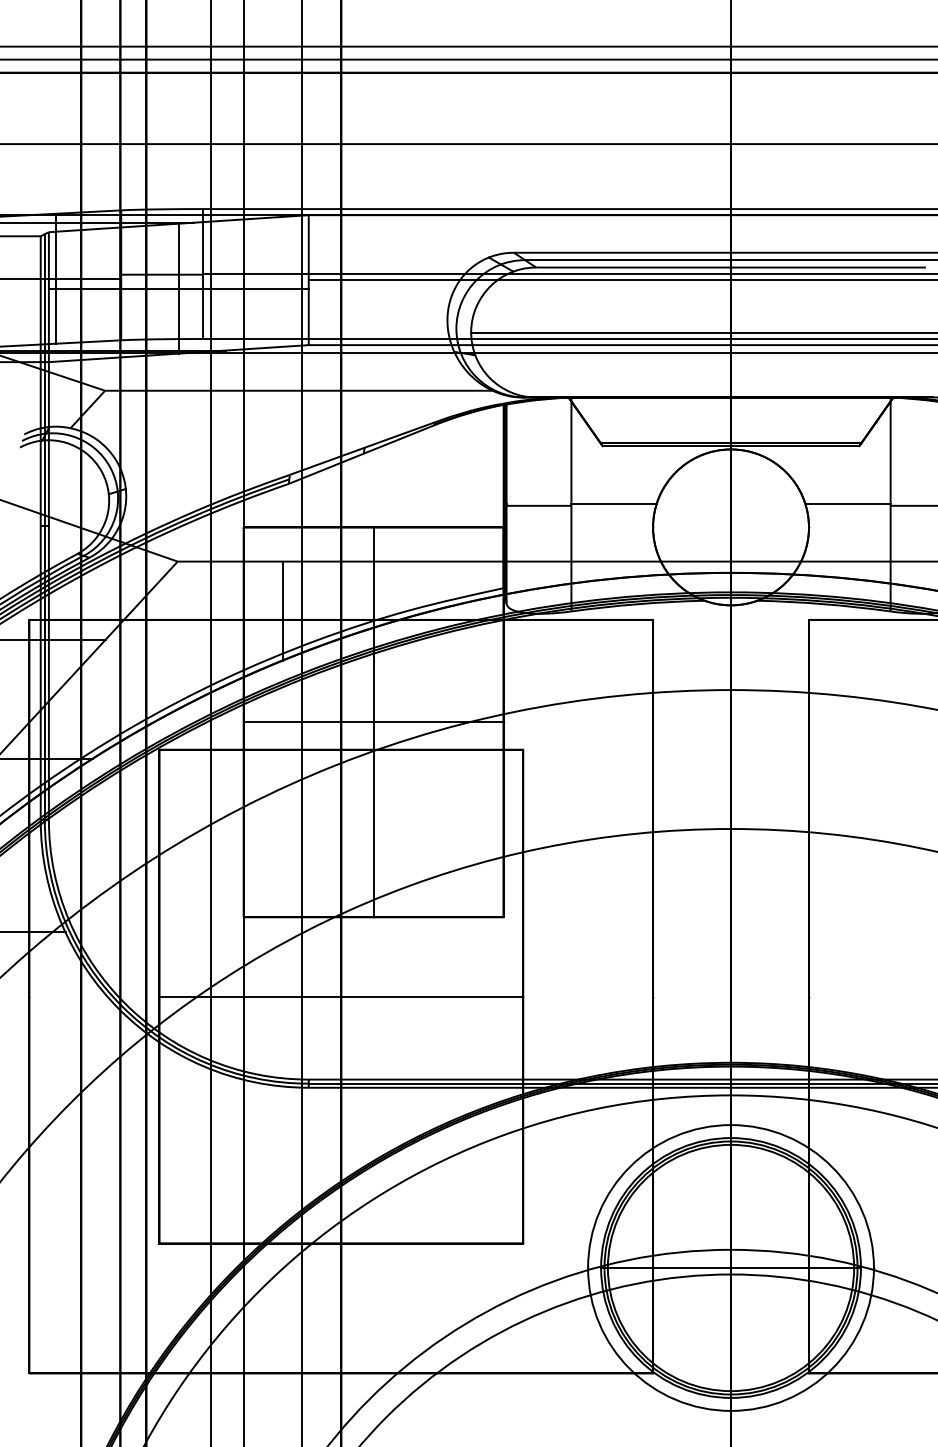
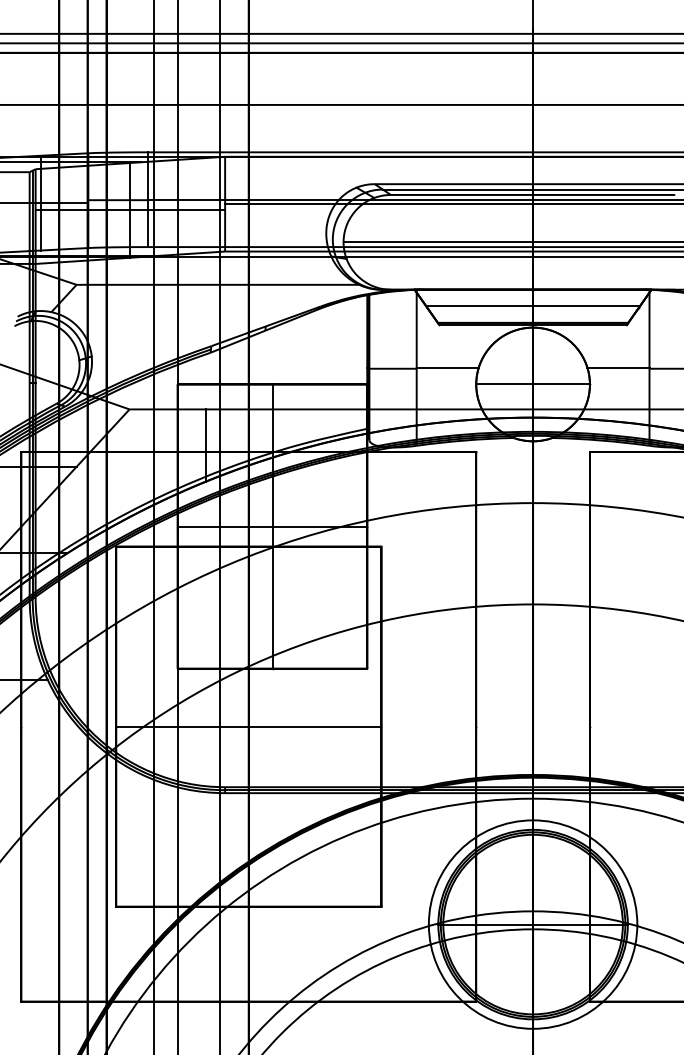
line: (730, 420) -> (532, 306), added
line: (730, 527) -> (532, 384), added

